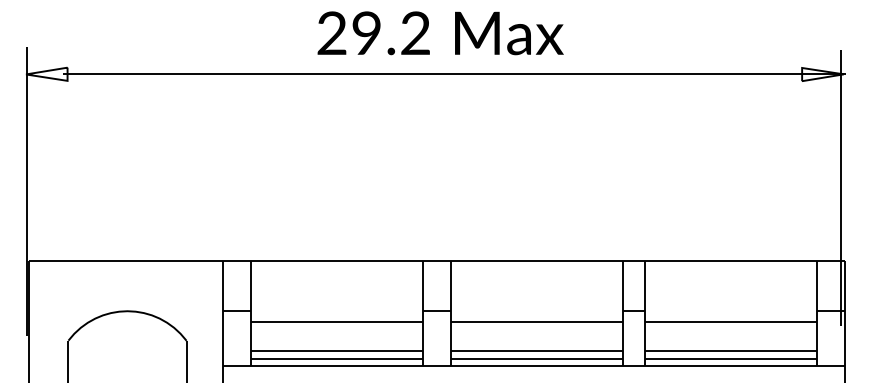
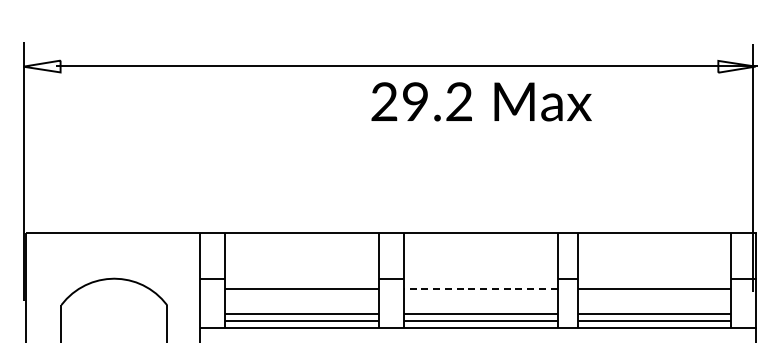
text: (440, 32) -> (481, 101), moved
line: (536, 322) -> (480, 288), solid -> dashed

